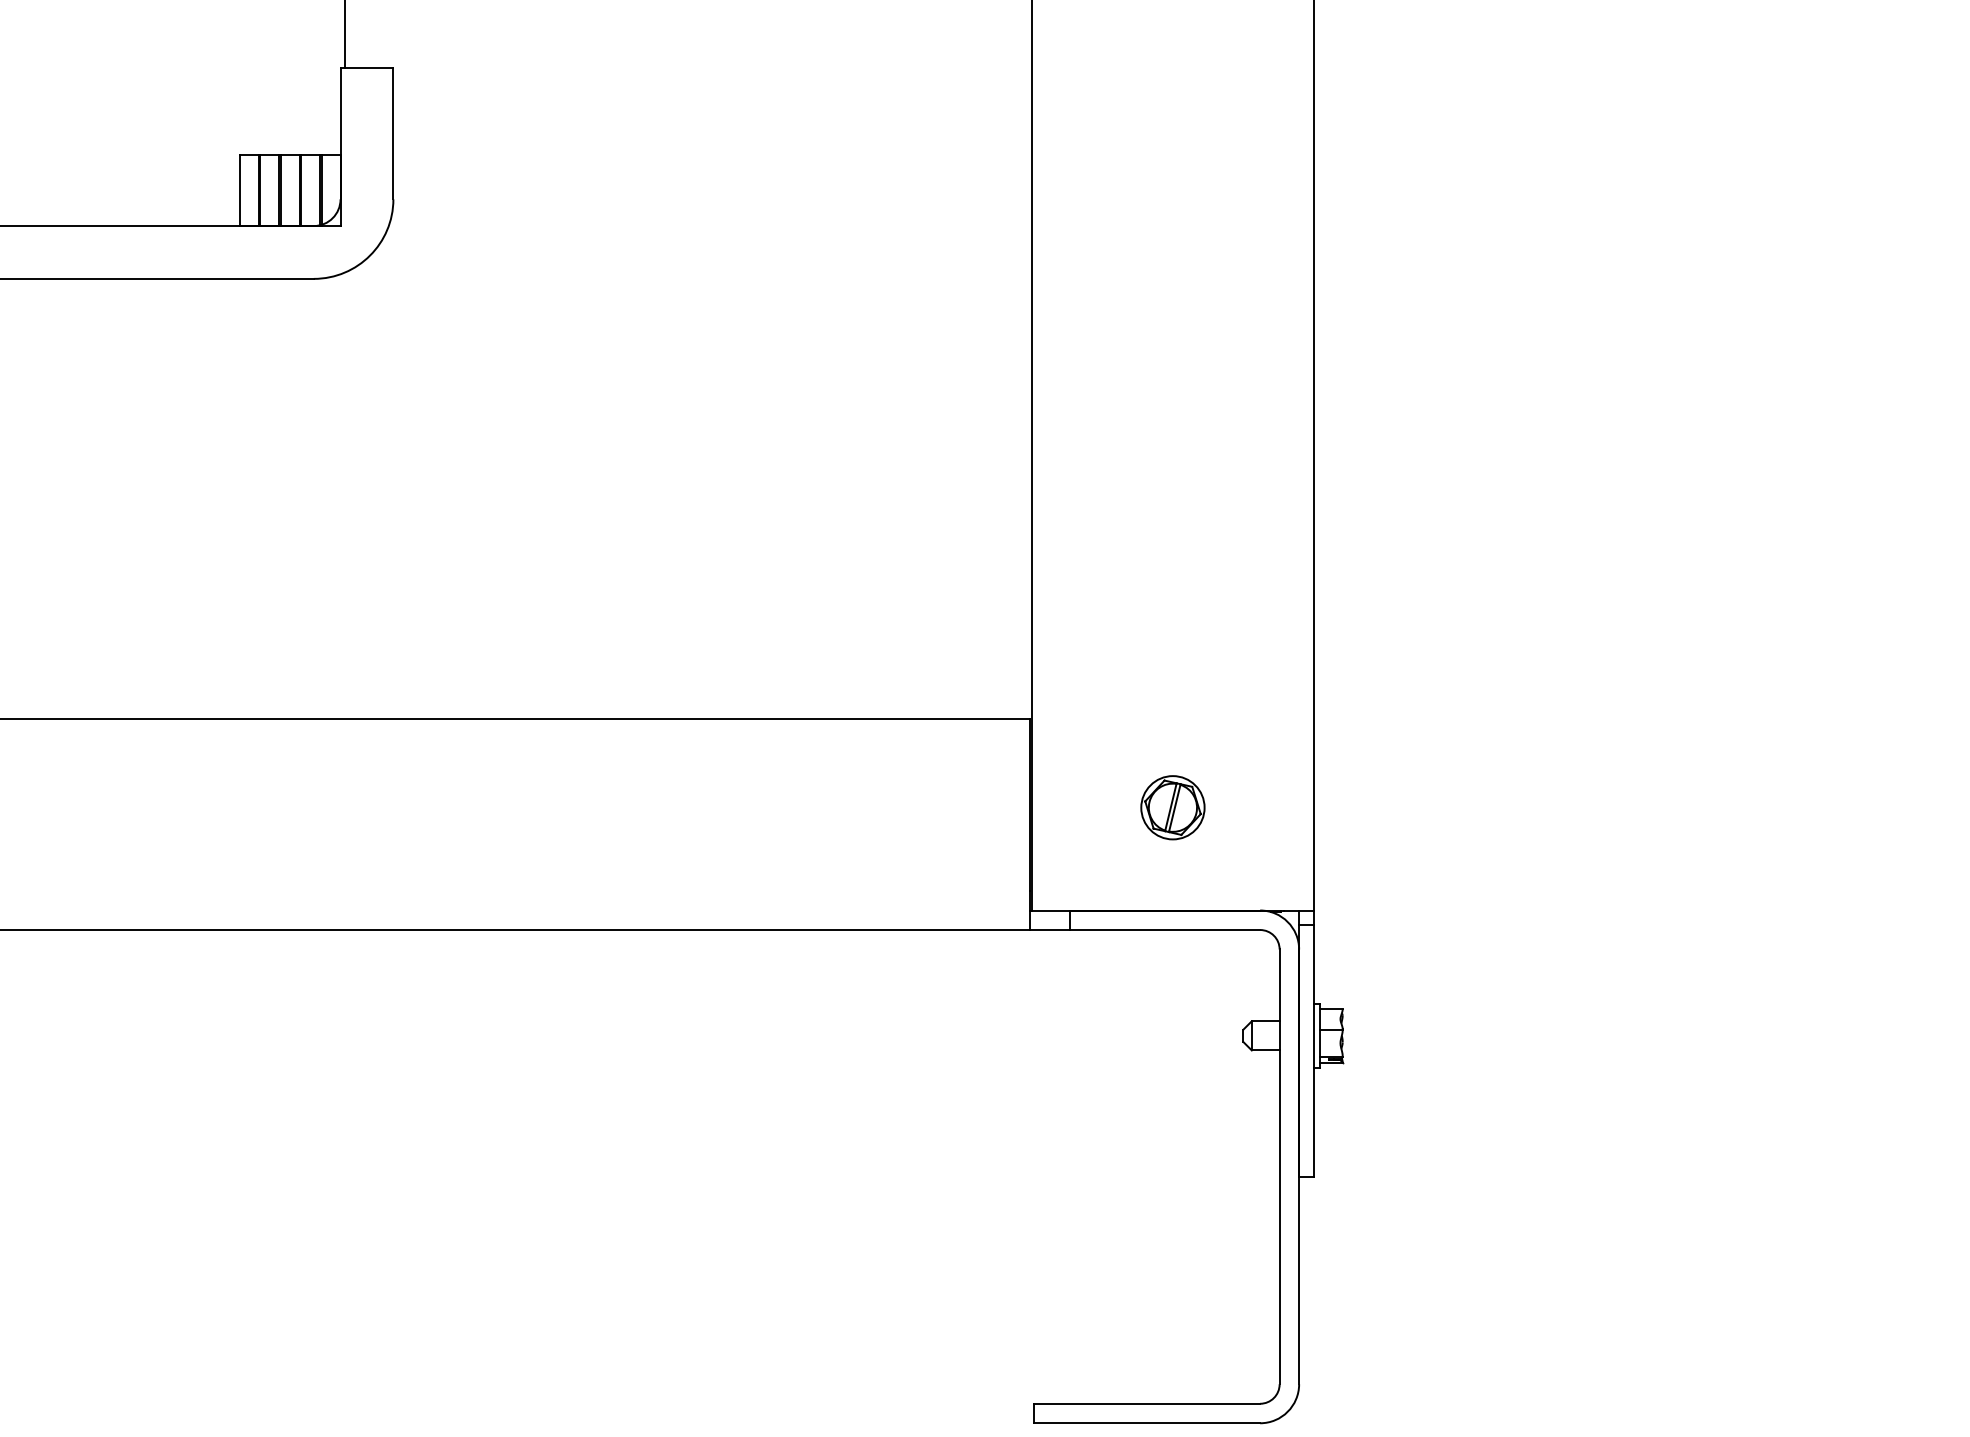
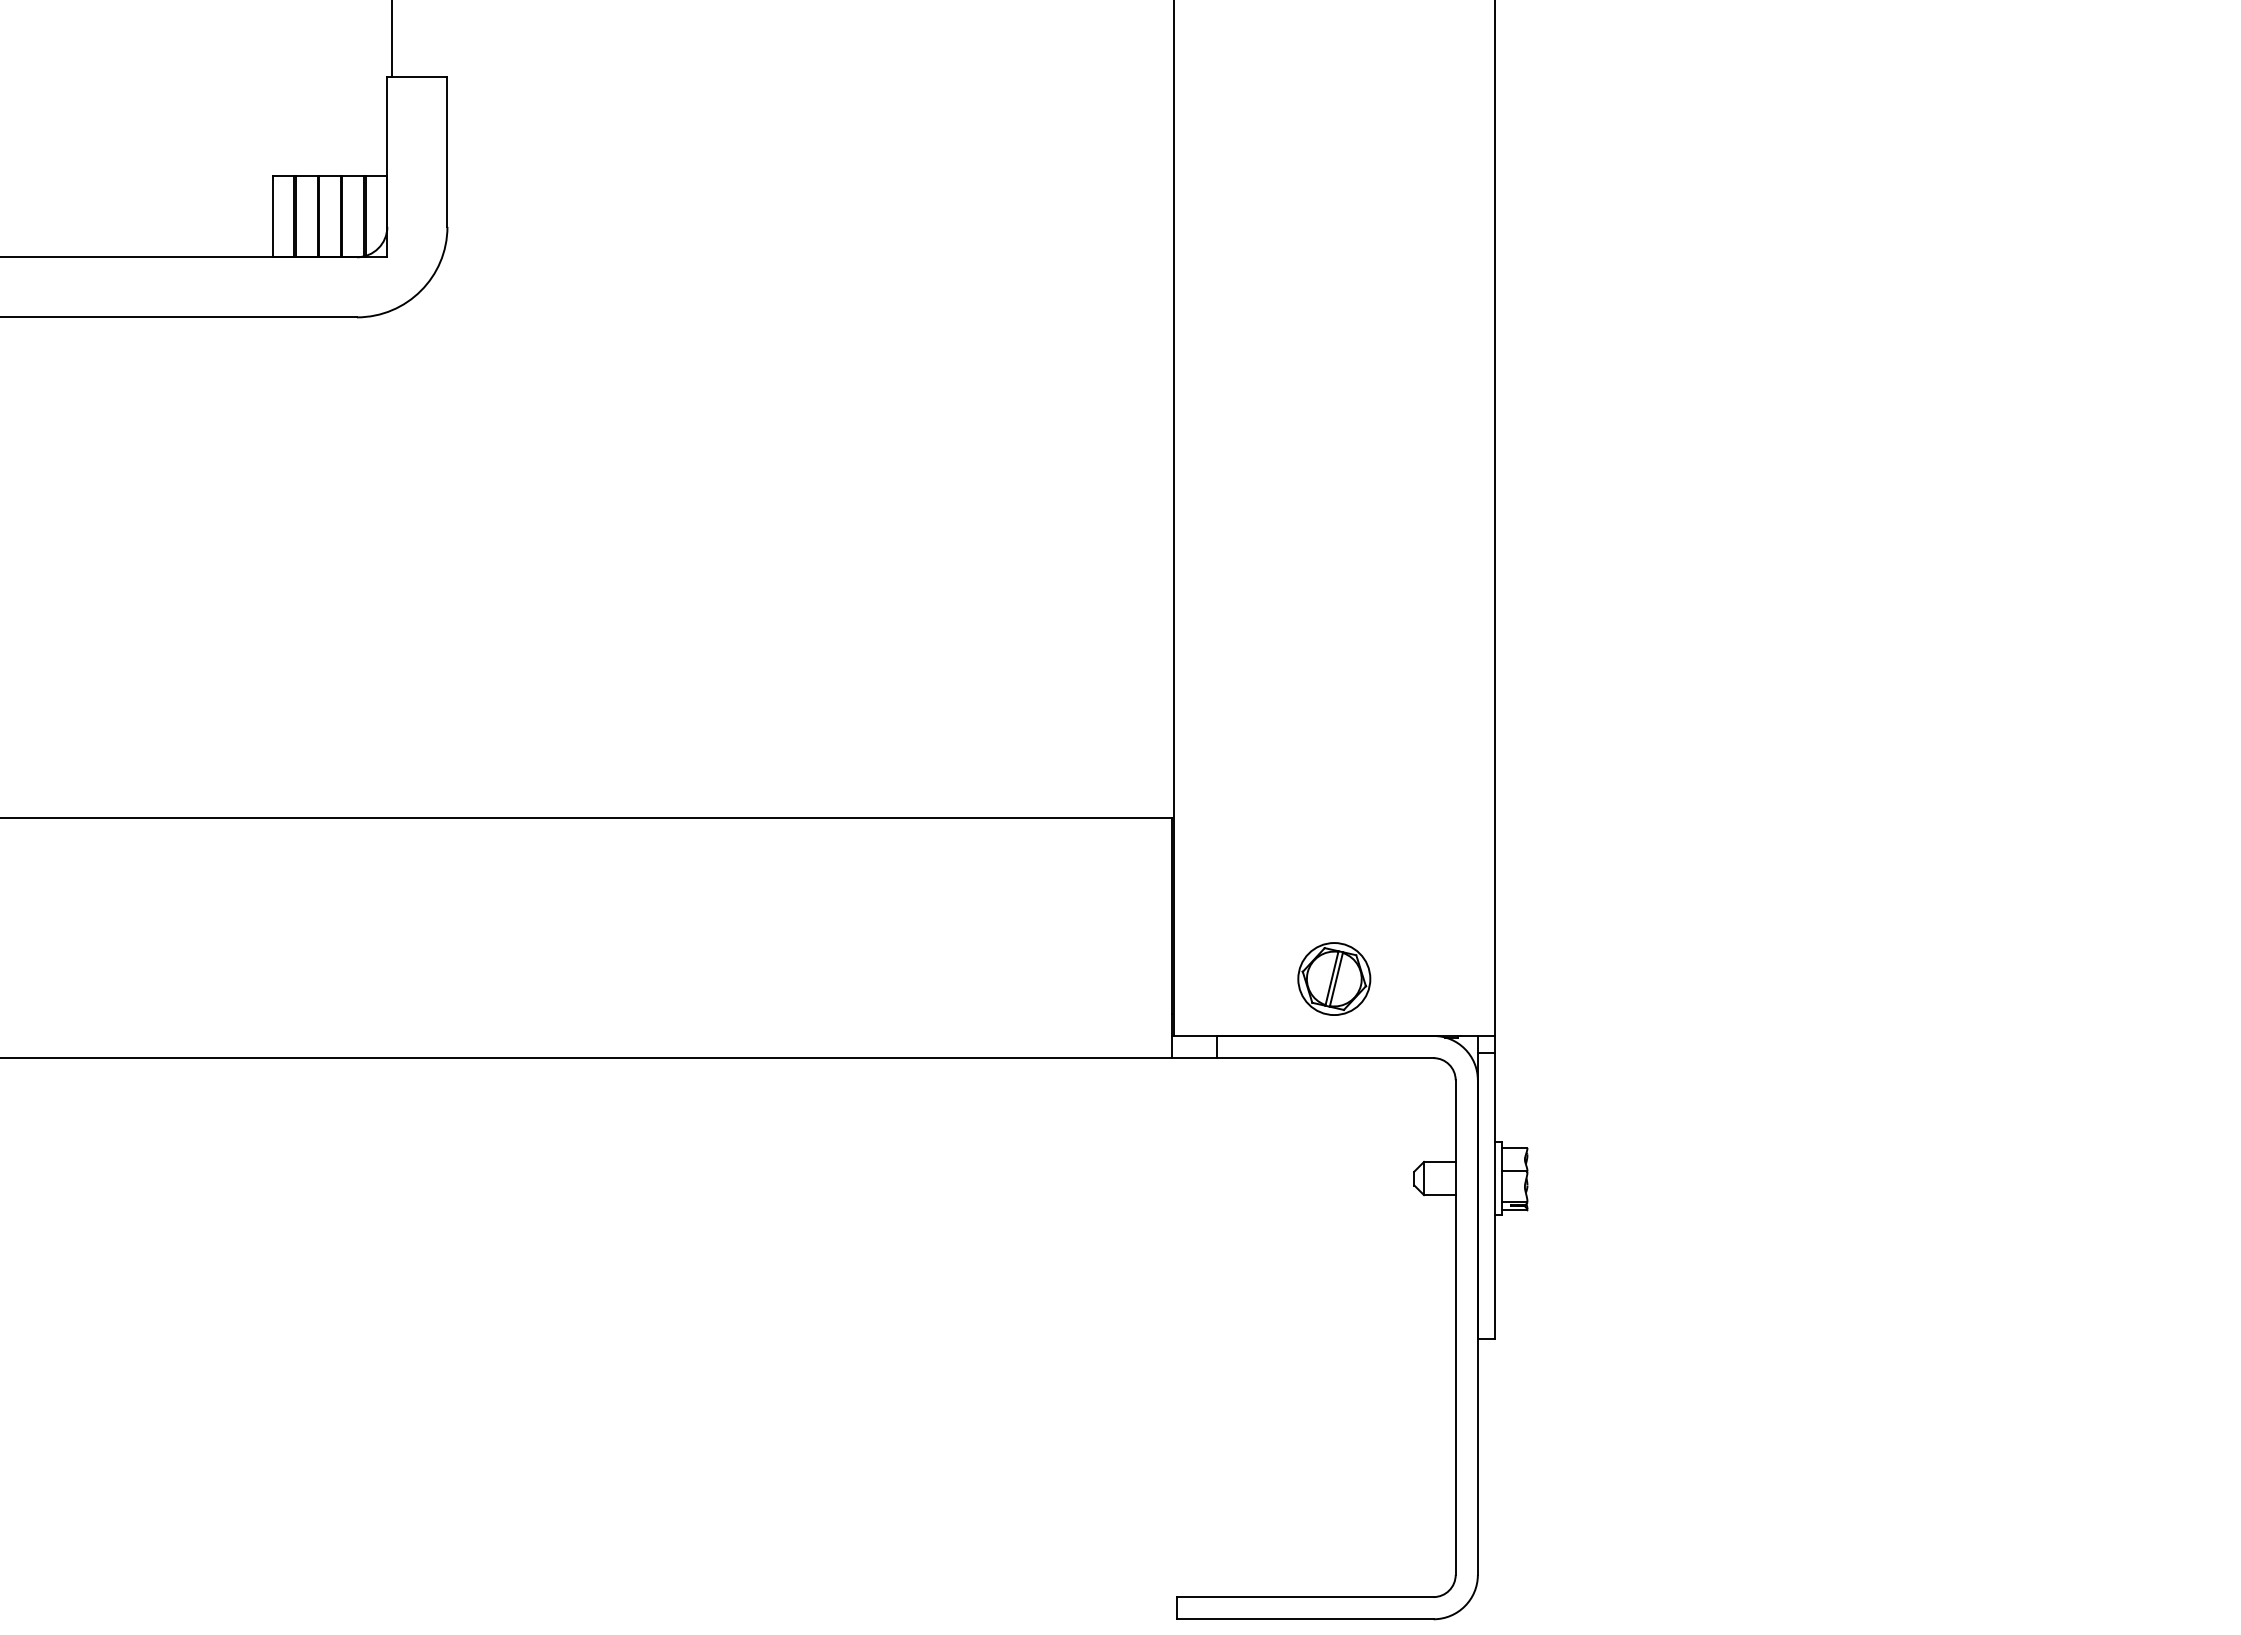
part: (1173, 807) -> (1334, 978), moved

